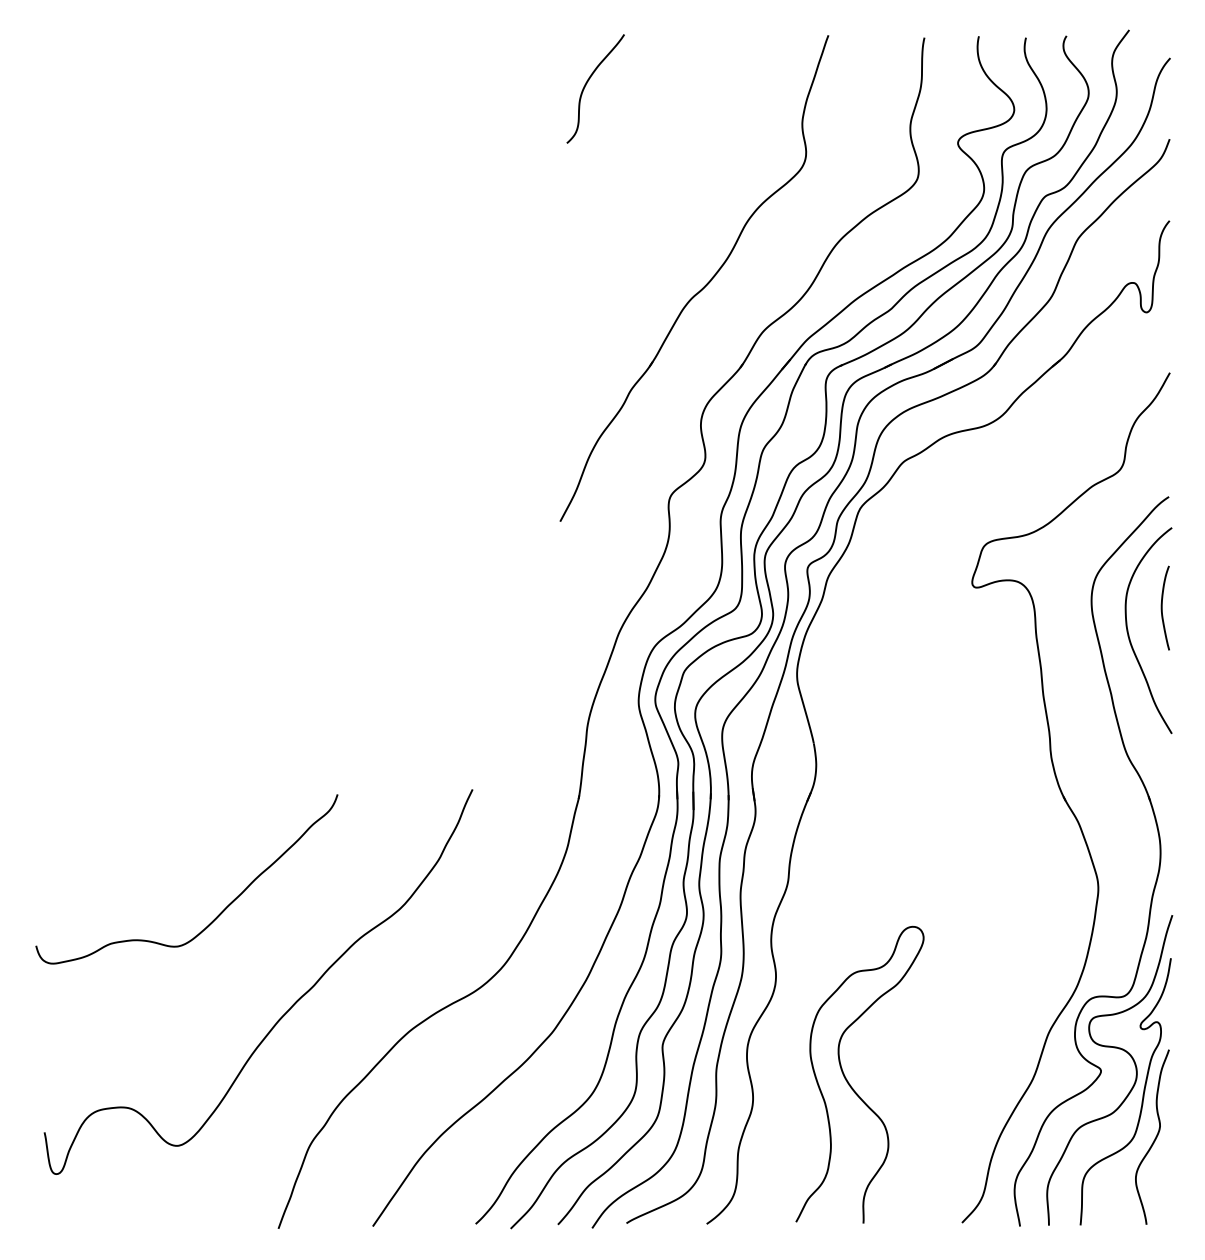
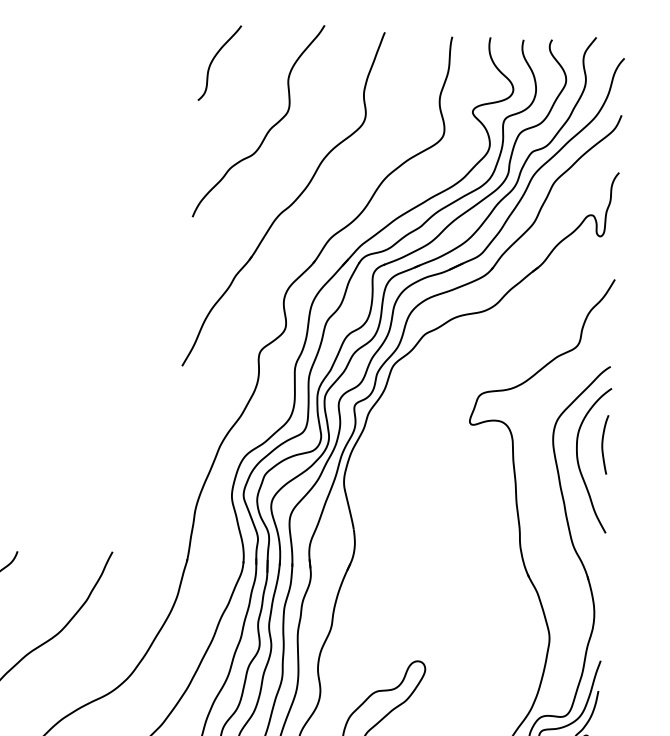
curve: (670, 179) -> (269, 128), added

